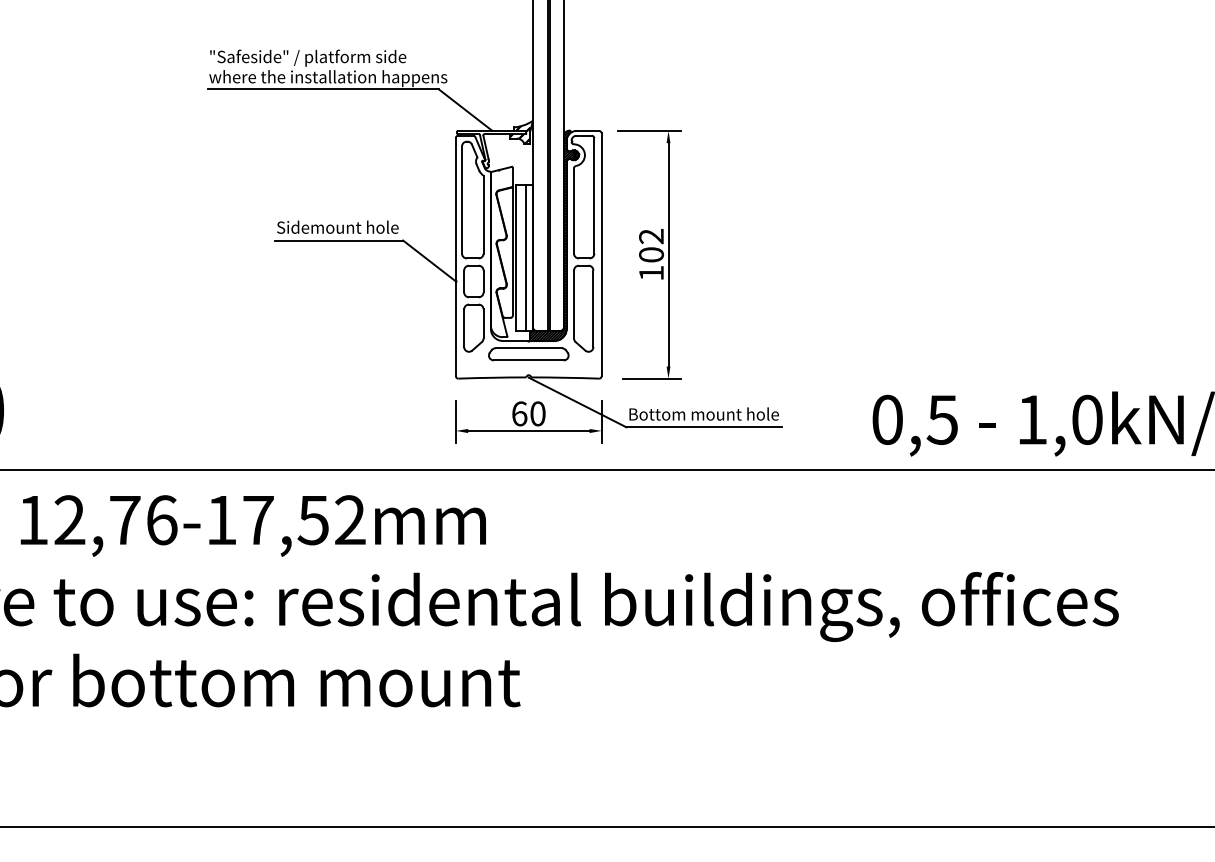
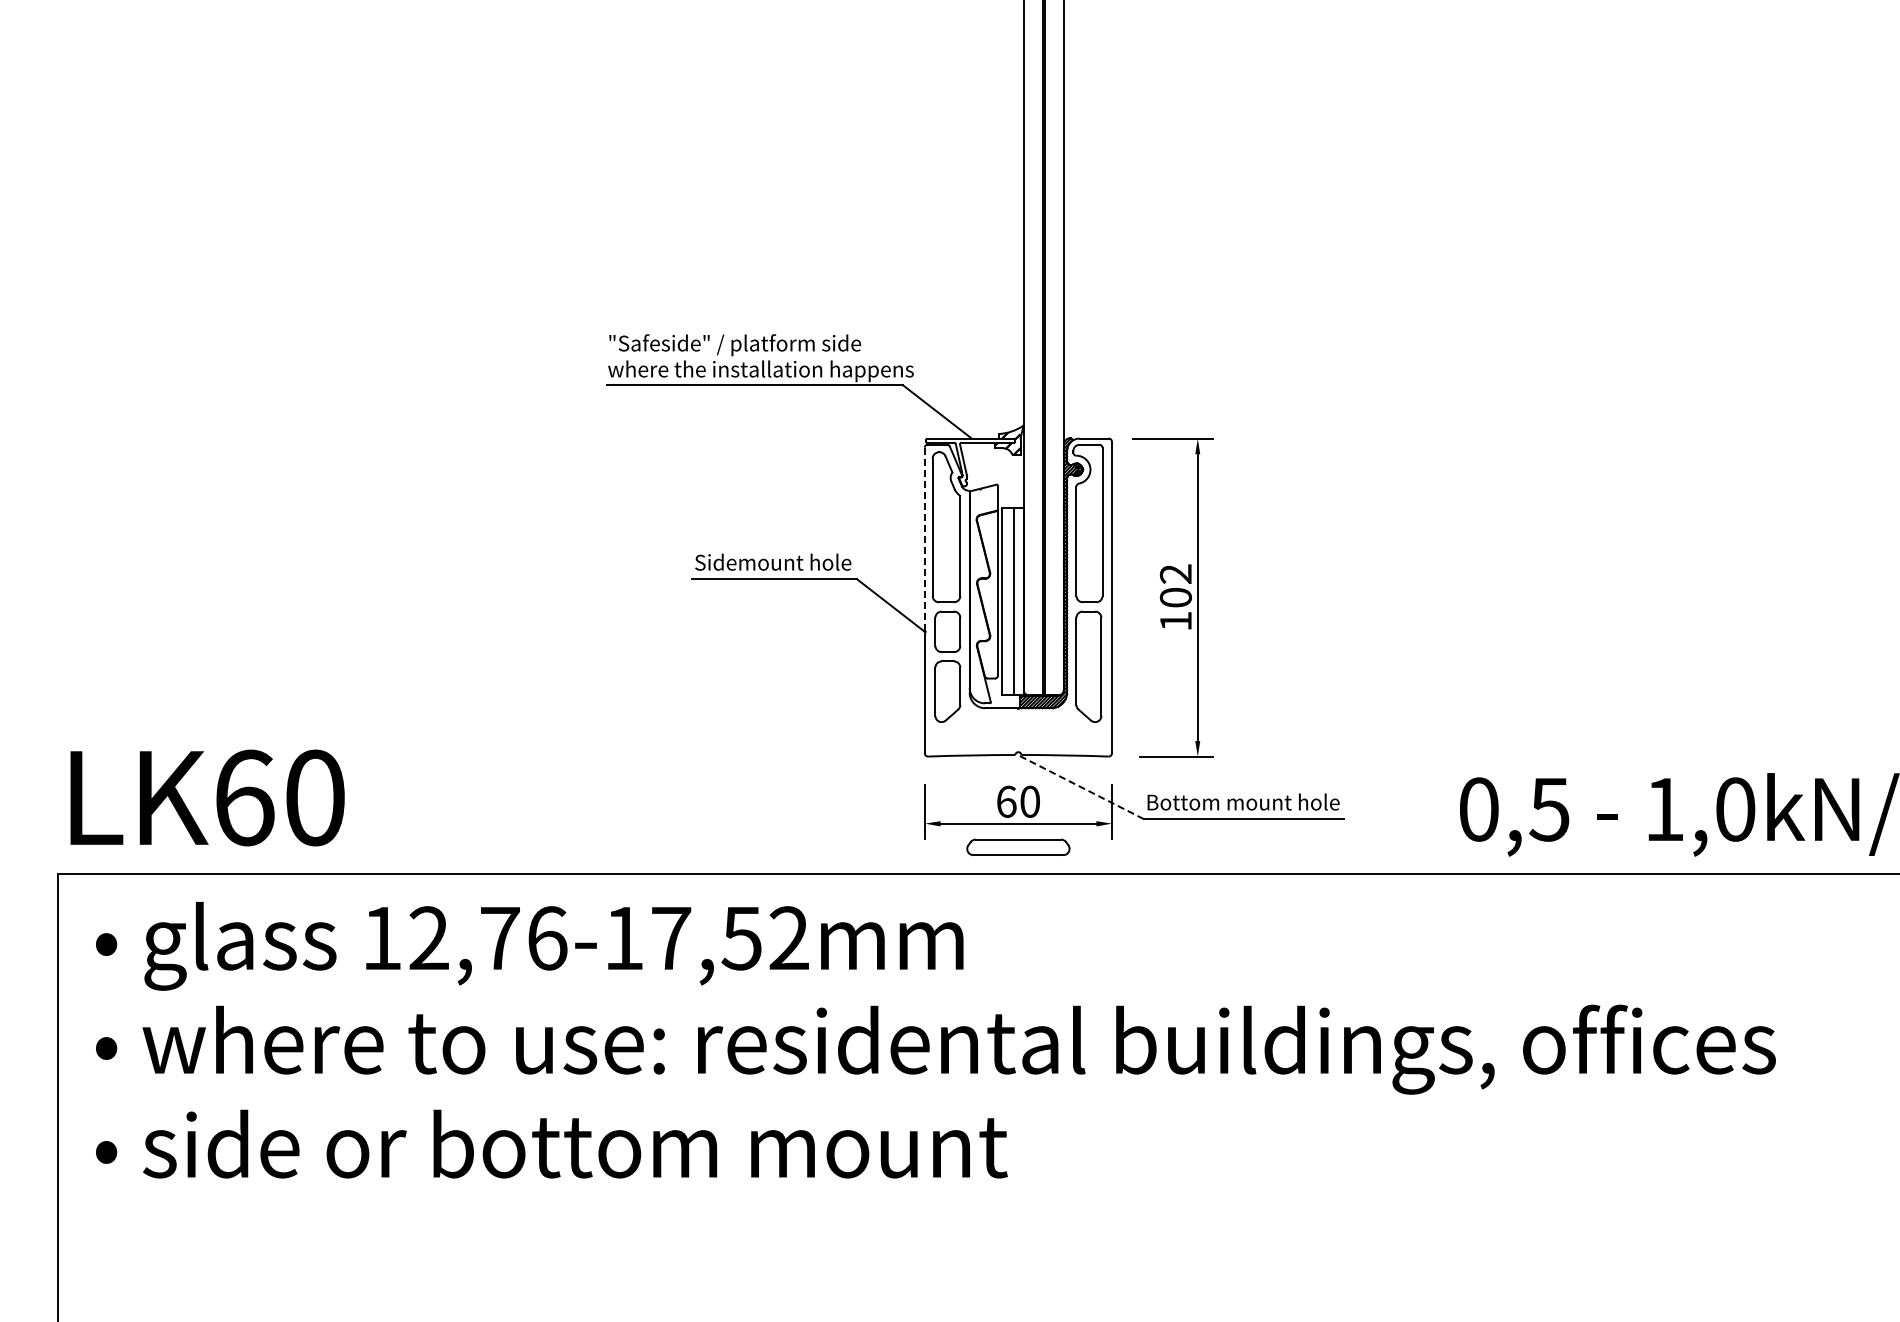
line: (455, 209) -> (924, 539), solid -> dashed
part: (528, 353) -> (1018, 846), moved
line: (577, 401) -> (1080, 786), solid -> dashed

